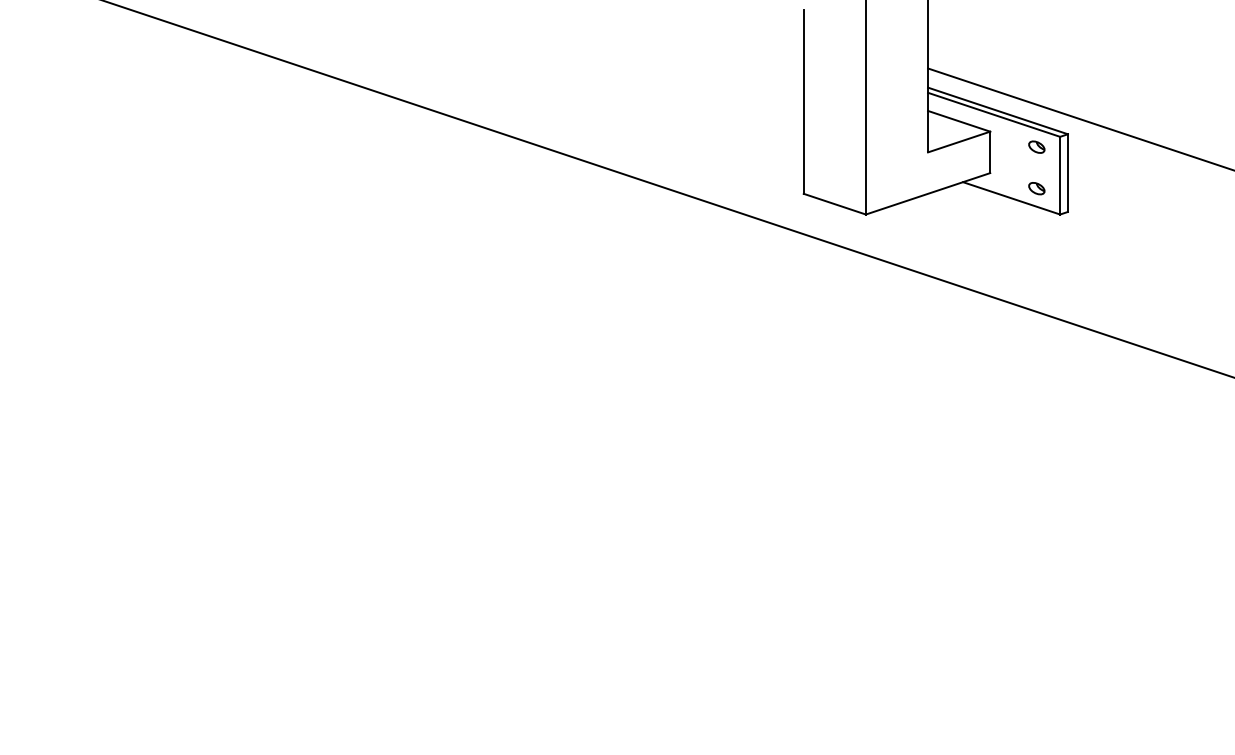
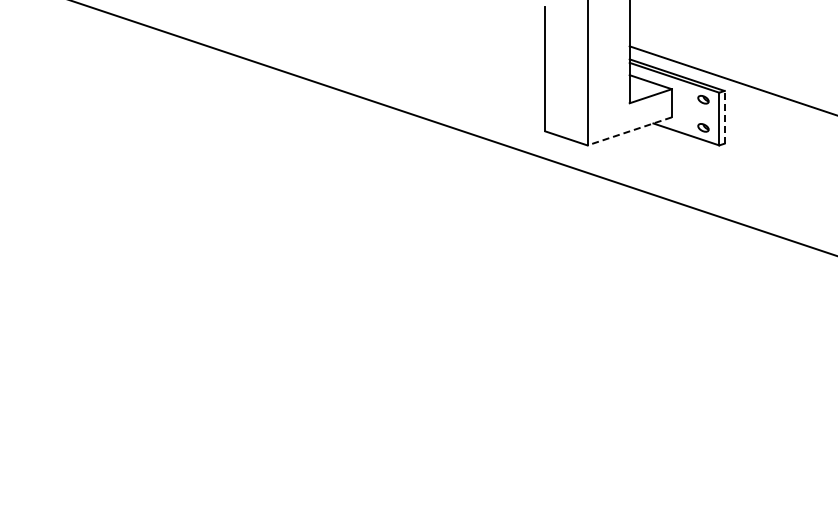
line: (1067, 171) -> (724, 116), solid -> dashed
line: (927, 193) -> (629, 131), solid -> dashed

